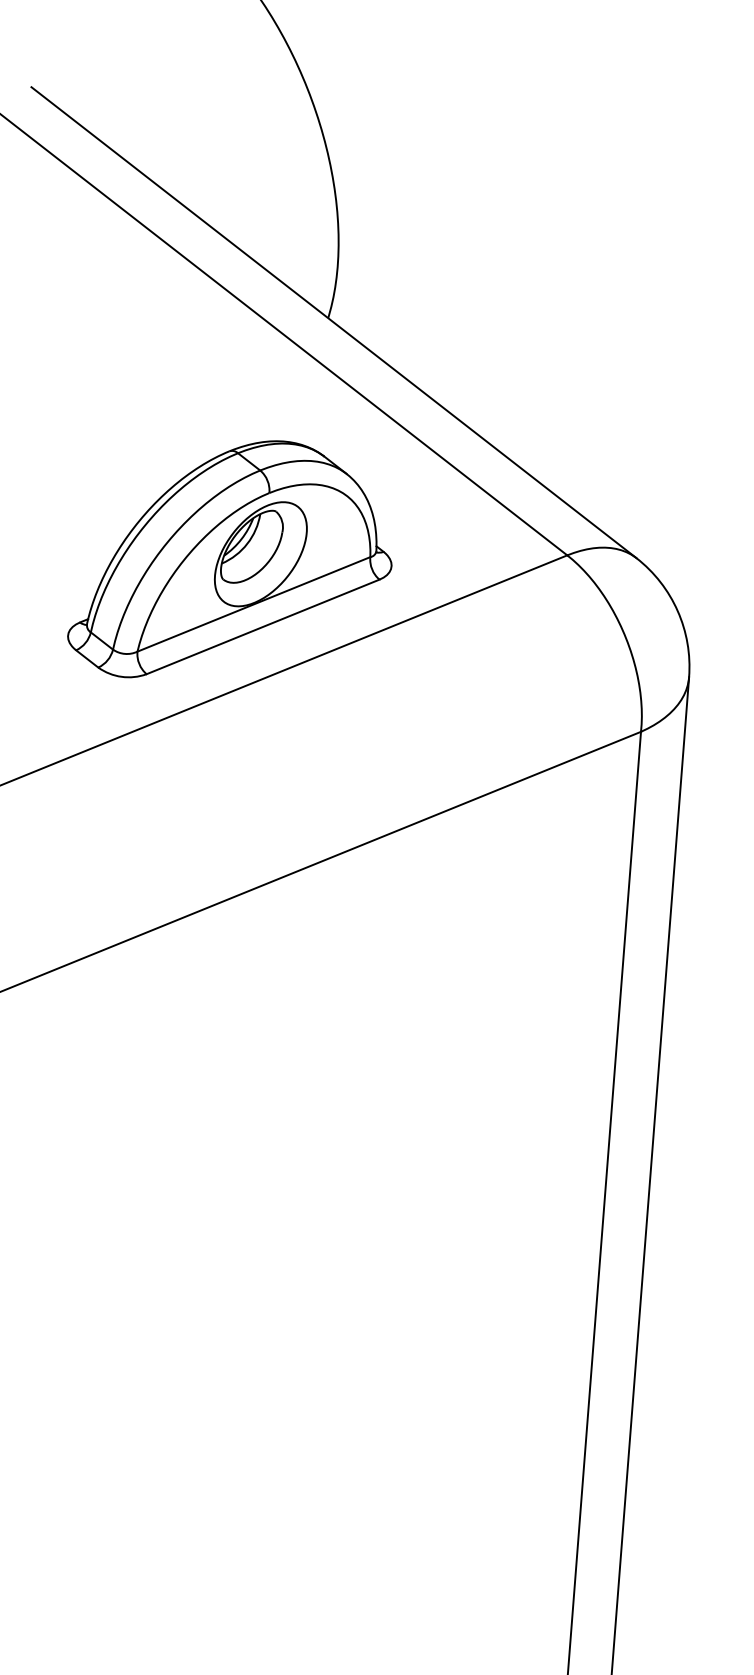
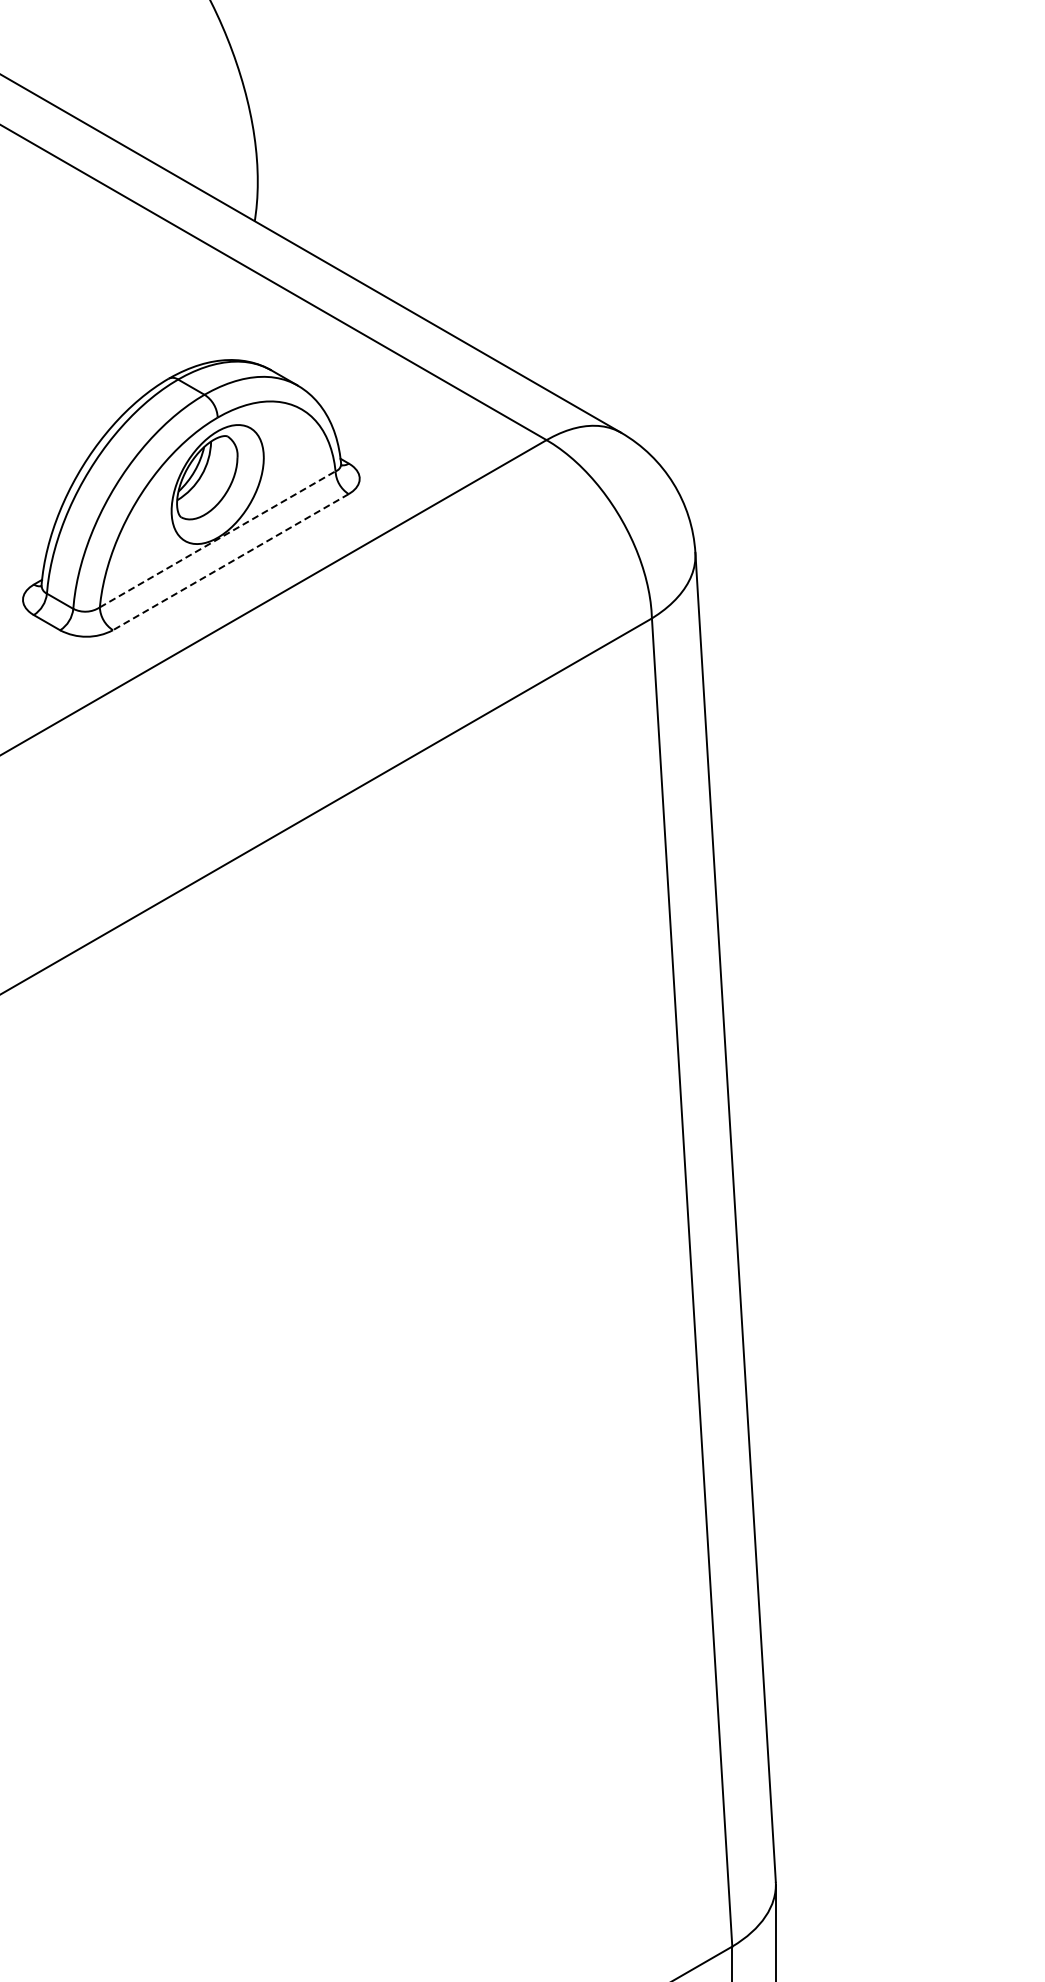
line: (254, 604) -> (218, 539), solid -> dashed
line: (262, 627) -> (230, 562), solid -> dashed

